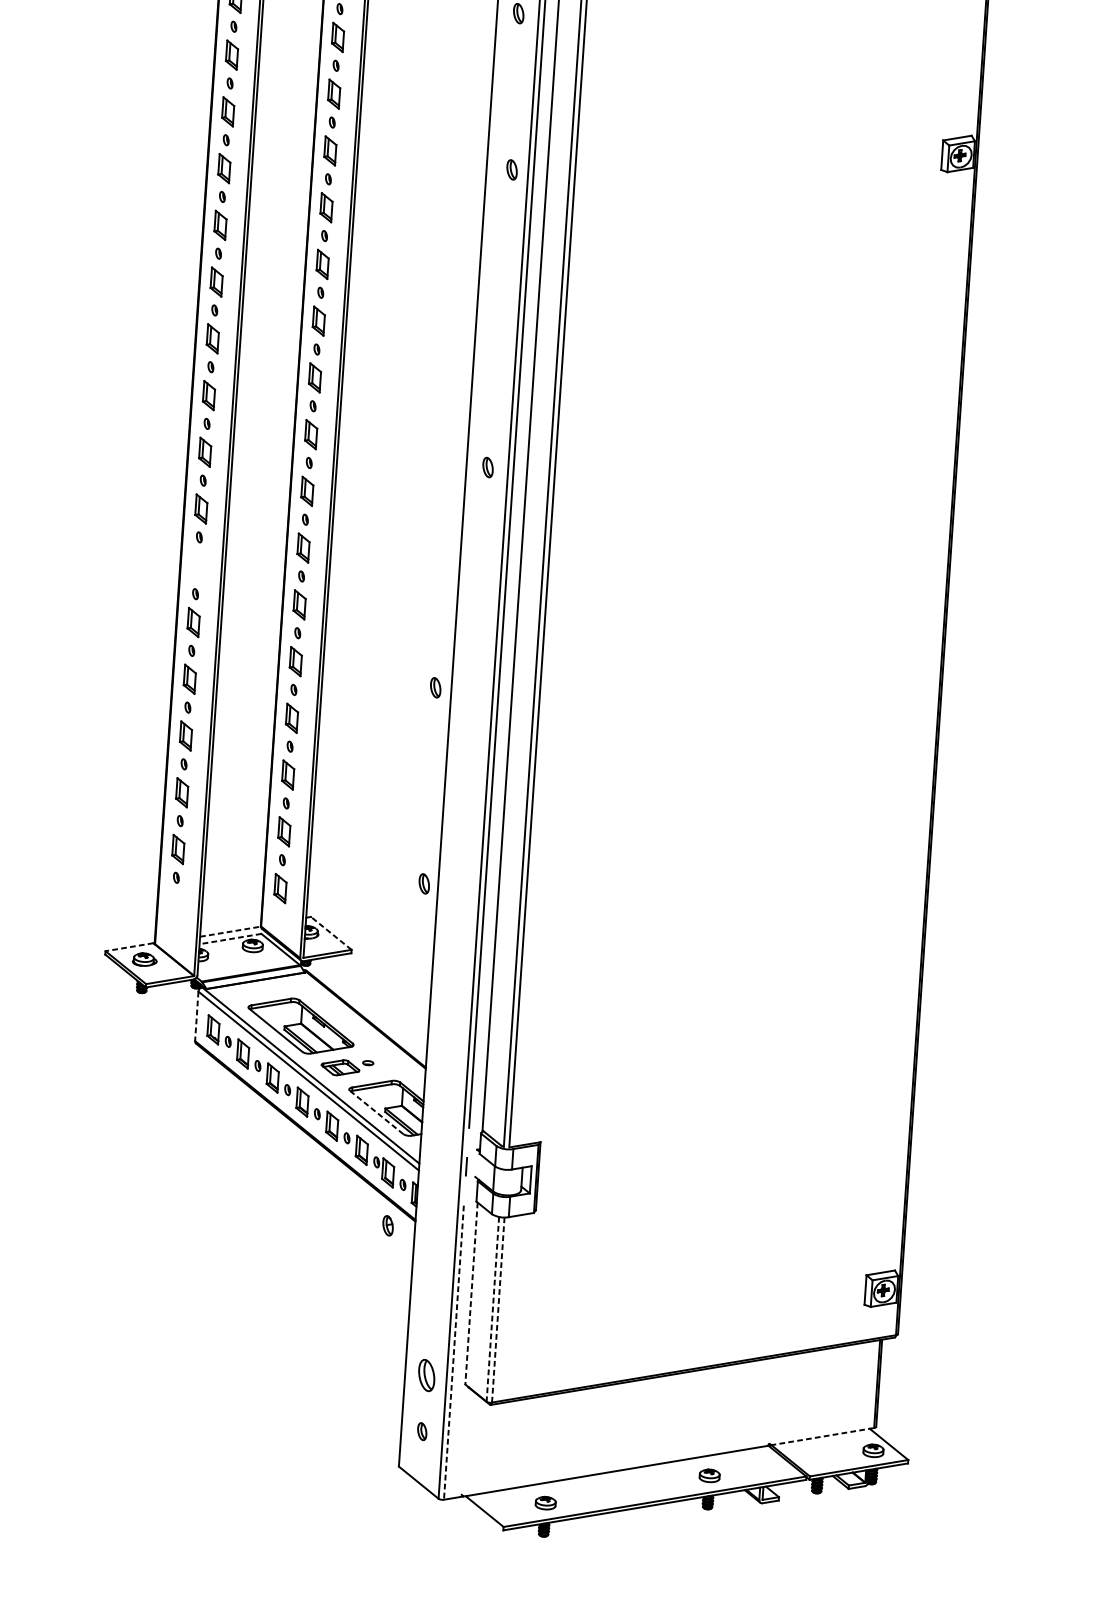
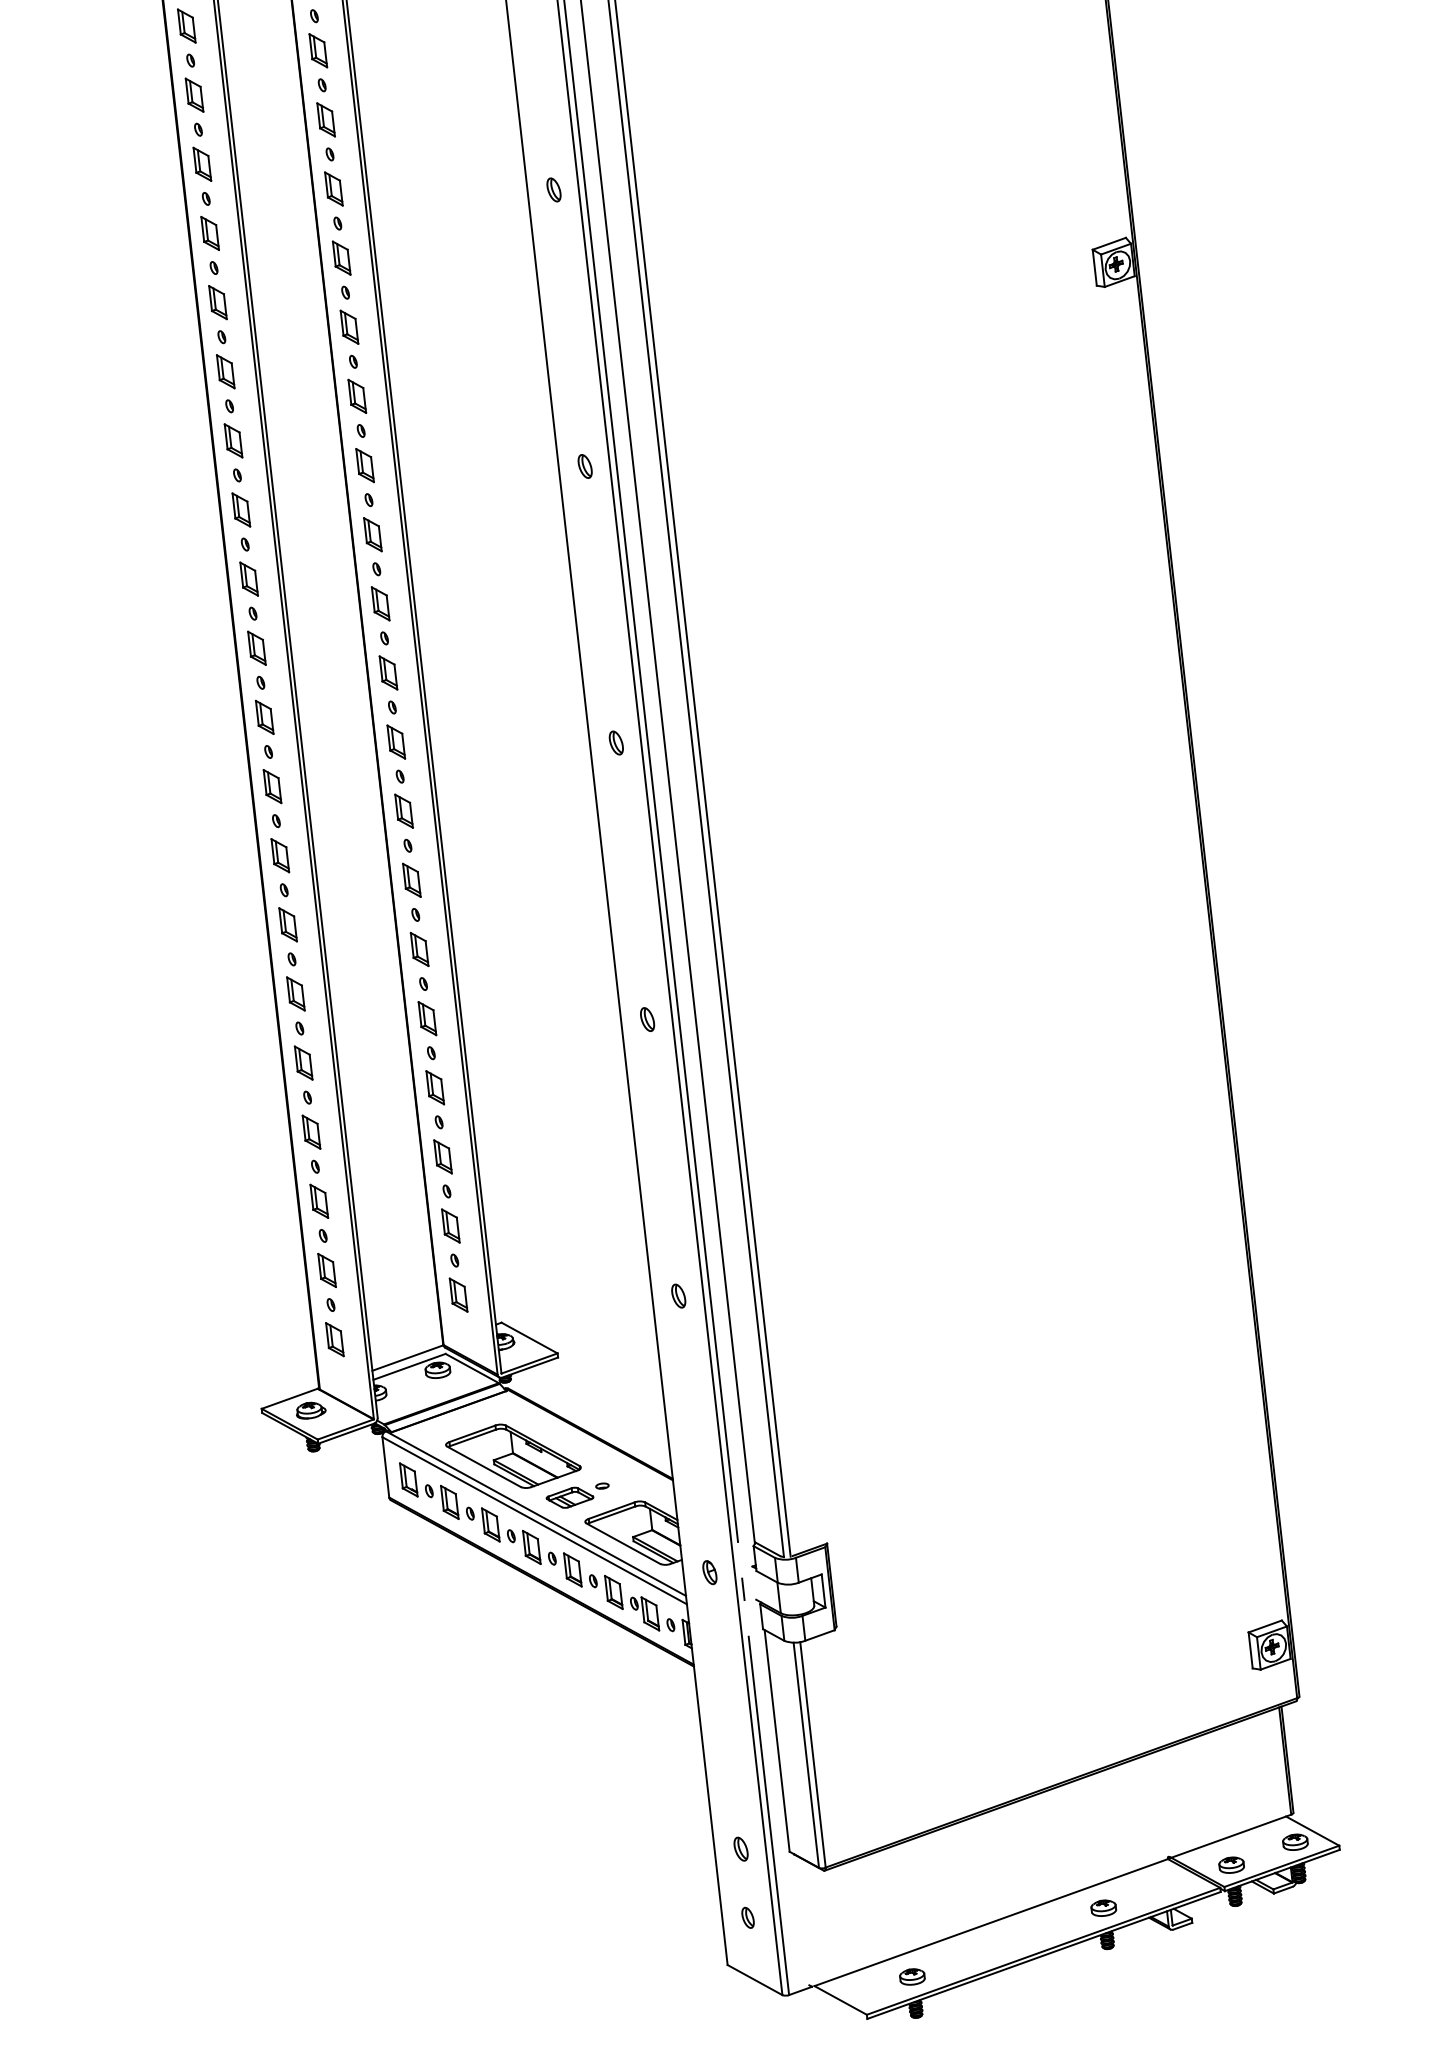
part: (511, 169) -> (584, 466), moved
part: (197, 565) -> (287, 924), added
part: (435, 687) -> (647, 1019), moved
part: (424, 883) -> (678, 1295), moved
part: (174, 906) -> (334, 1339), added
line: (230, 932) -> (407, 1358), dashed -> solid
line: (331, 933) -> (529, 1338), dashed -> solid
line: (230, 939) -> (409, 1367), dashed -> solid
line: (129, 946) -> (289, 1398), dashed -> solid
line: (196, 1016) -> (385, 1467), dashed -> solid
line: (375, 1112) -> (622, 1543), dashed -> solid
part: (387, 1225) -> (709, 1572), moved
line: (471, 1293) -> (777, 1740), dashed -> solid
line: (492, 1309) -> (806, 1755), dashed -> solid
line: (497, 1309) -> (812, 1754), dashed -> solid
line: (453, 1353) -> (768, 1816), dashed -> solid
part: (426, 1374) -> (740, 1848), size x0.62
line: (822, 1436) -> (1231, 1836), dashed -> solid
part: (818, 1459) -> (1231, 1864), added

